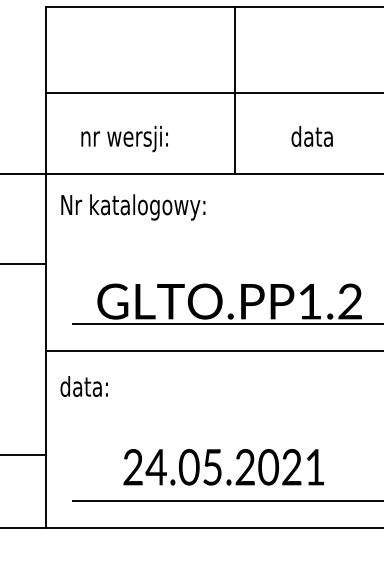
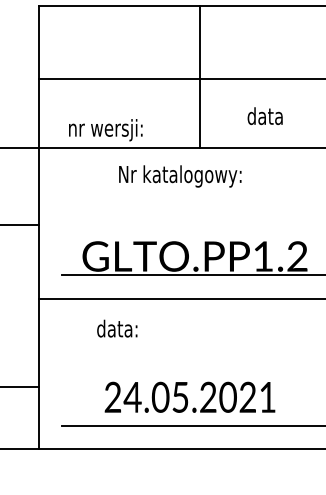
text: (124, 138) -> (105, 129), moved
text: (133, 207) -> (180, 176), moved
text: (83, 386) -> (116, 328), moved

